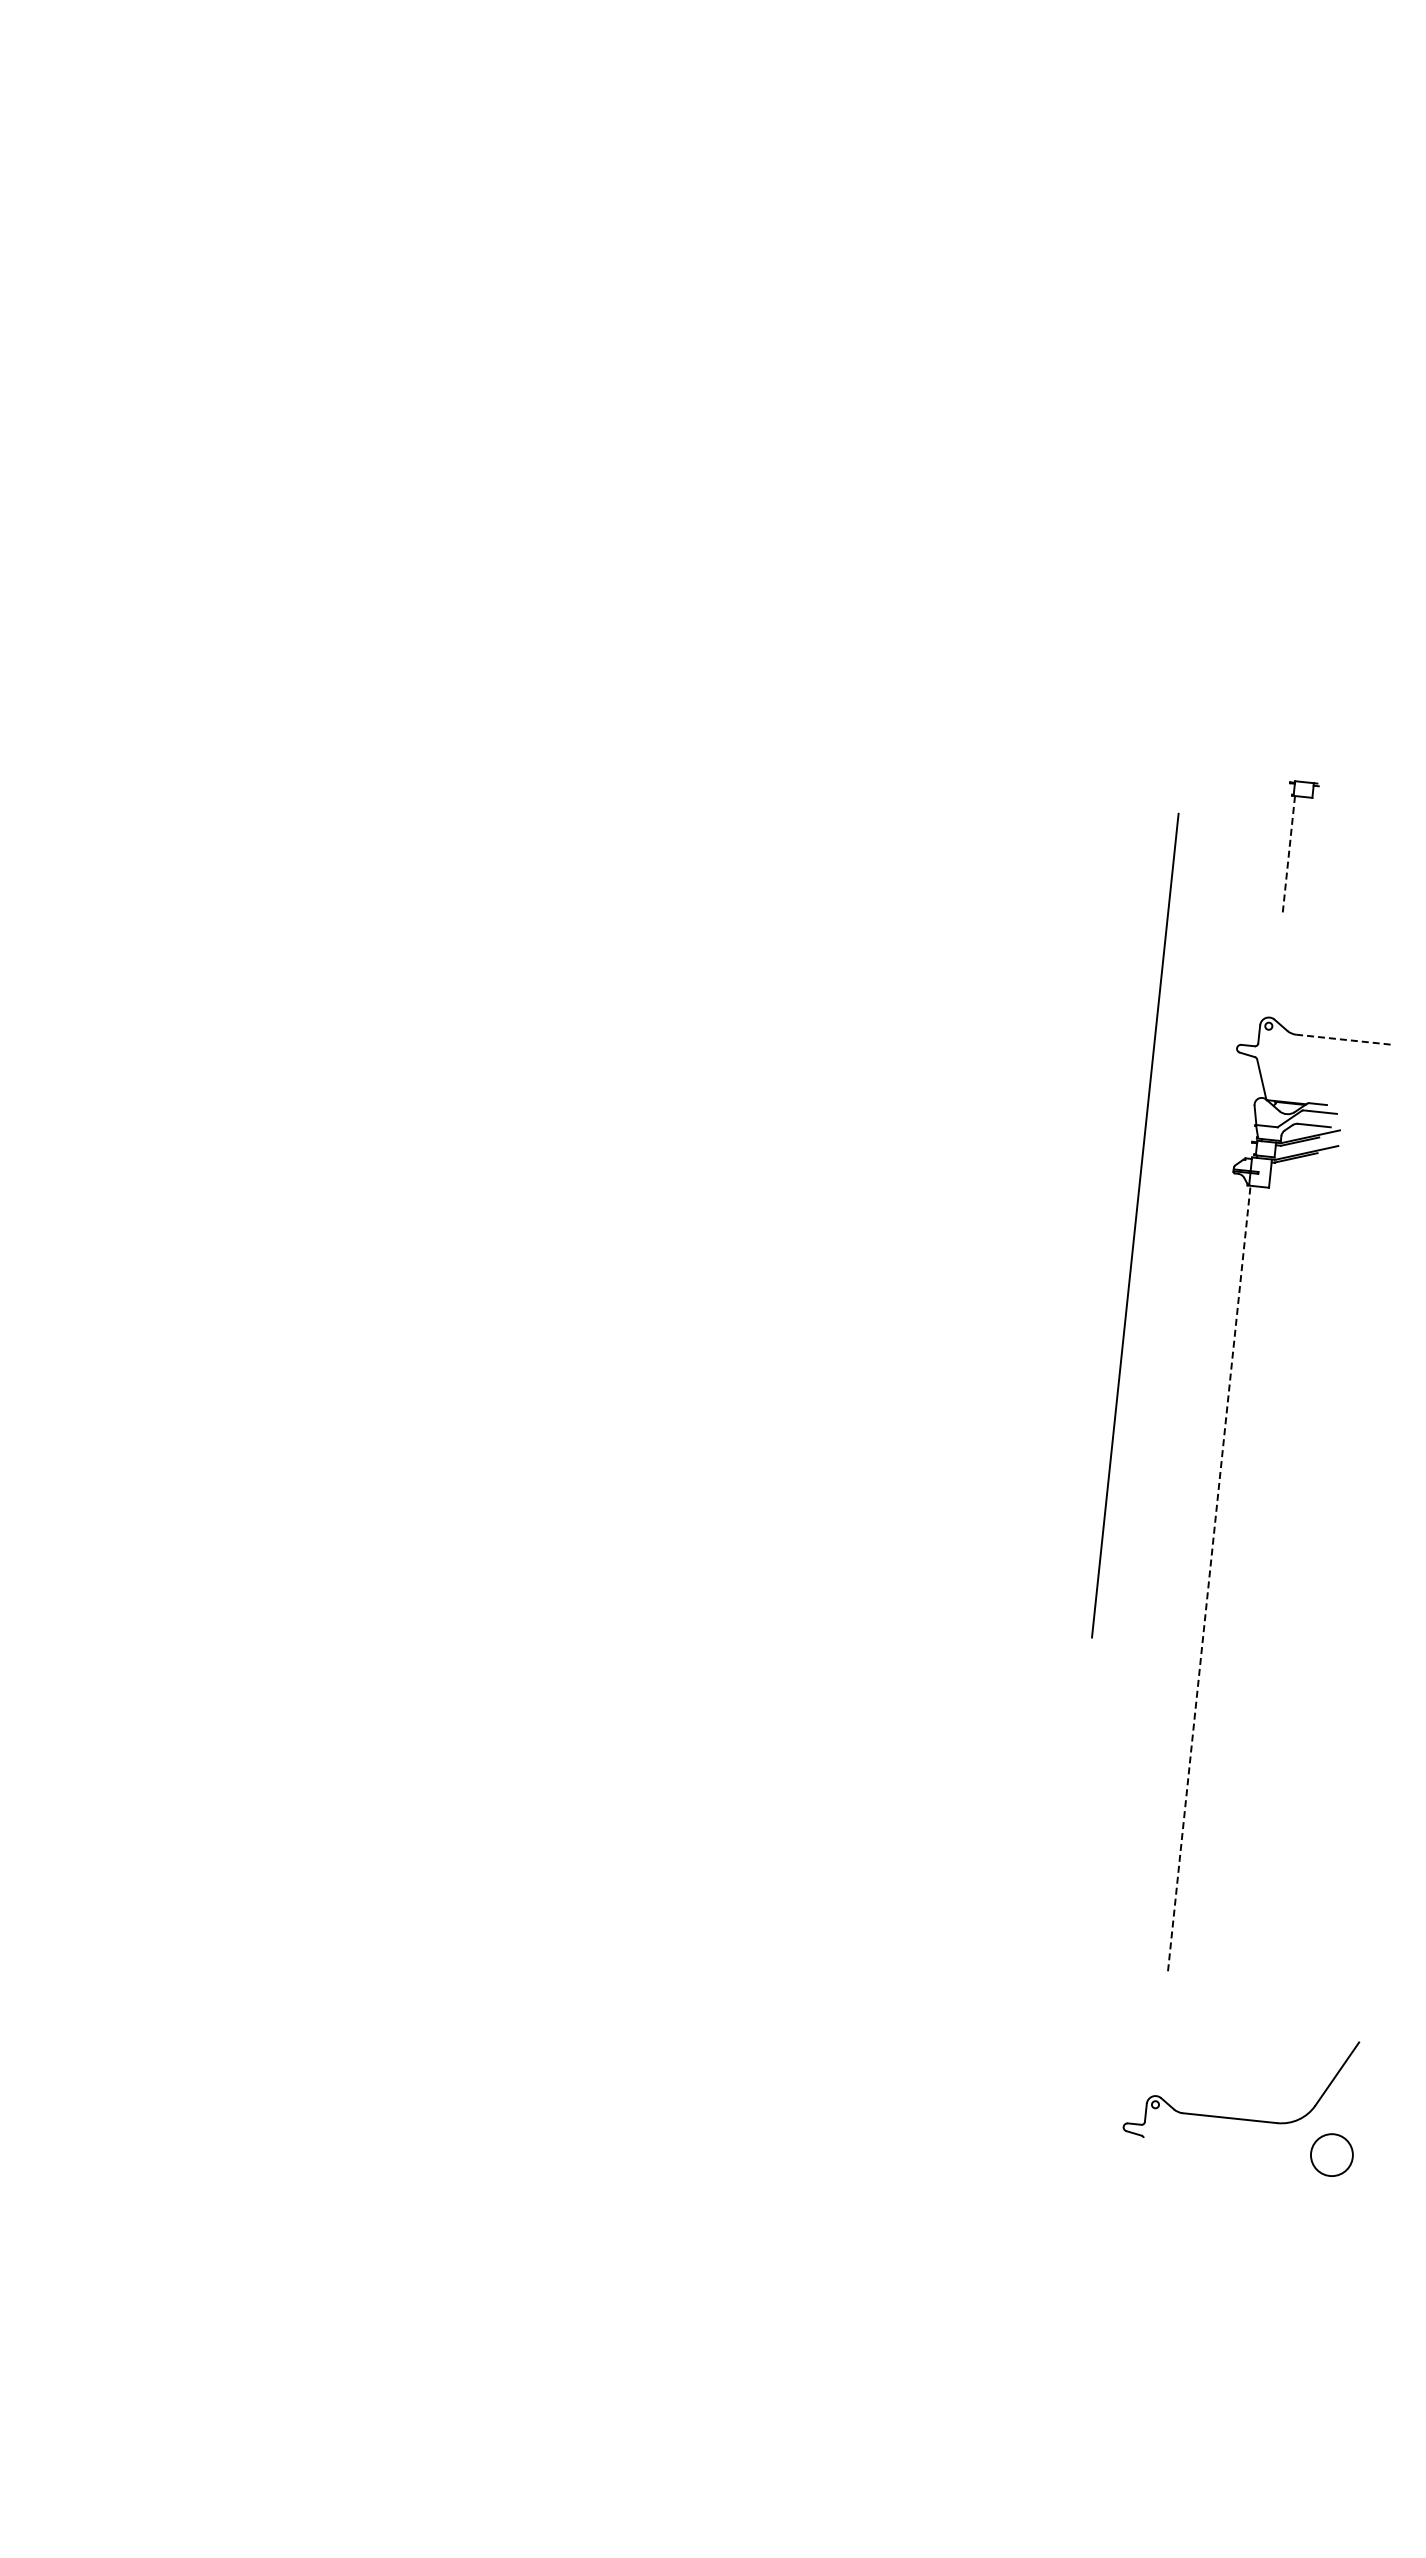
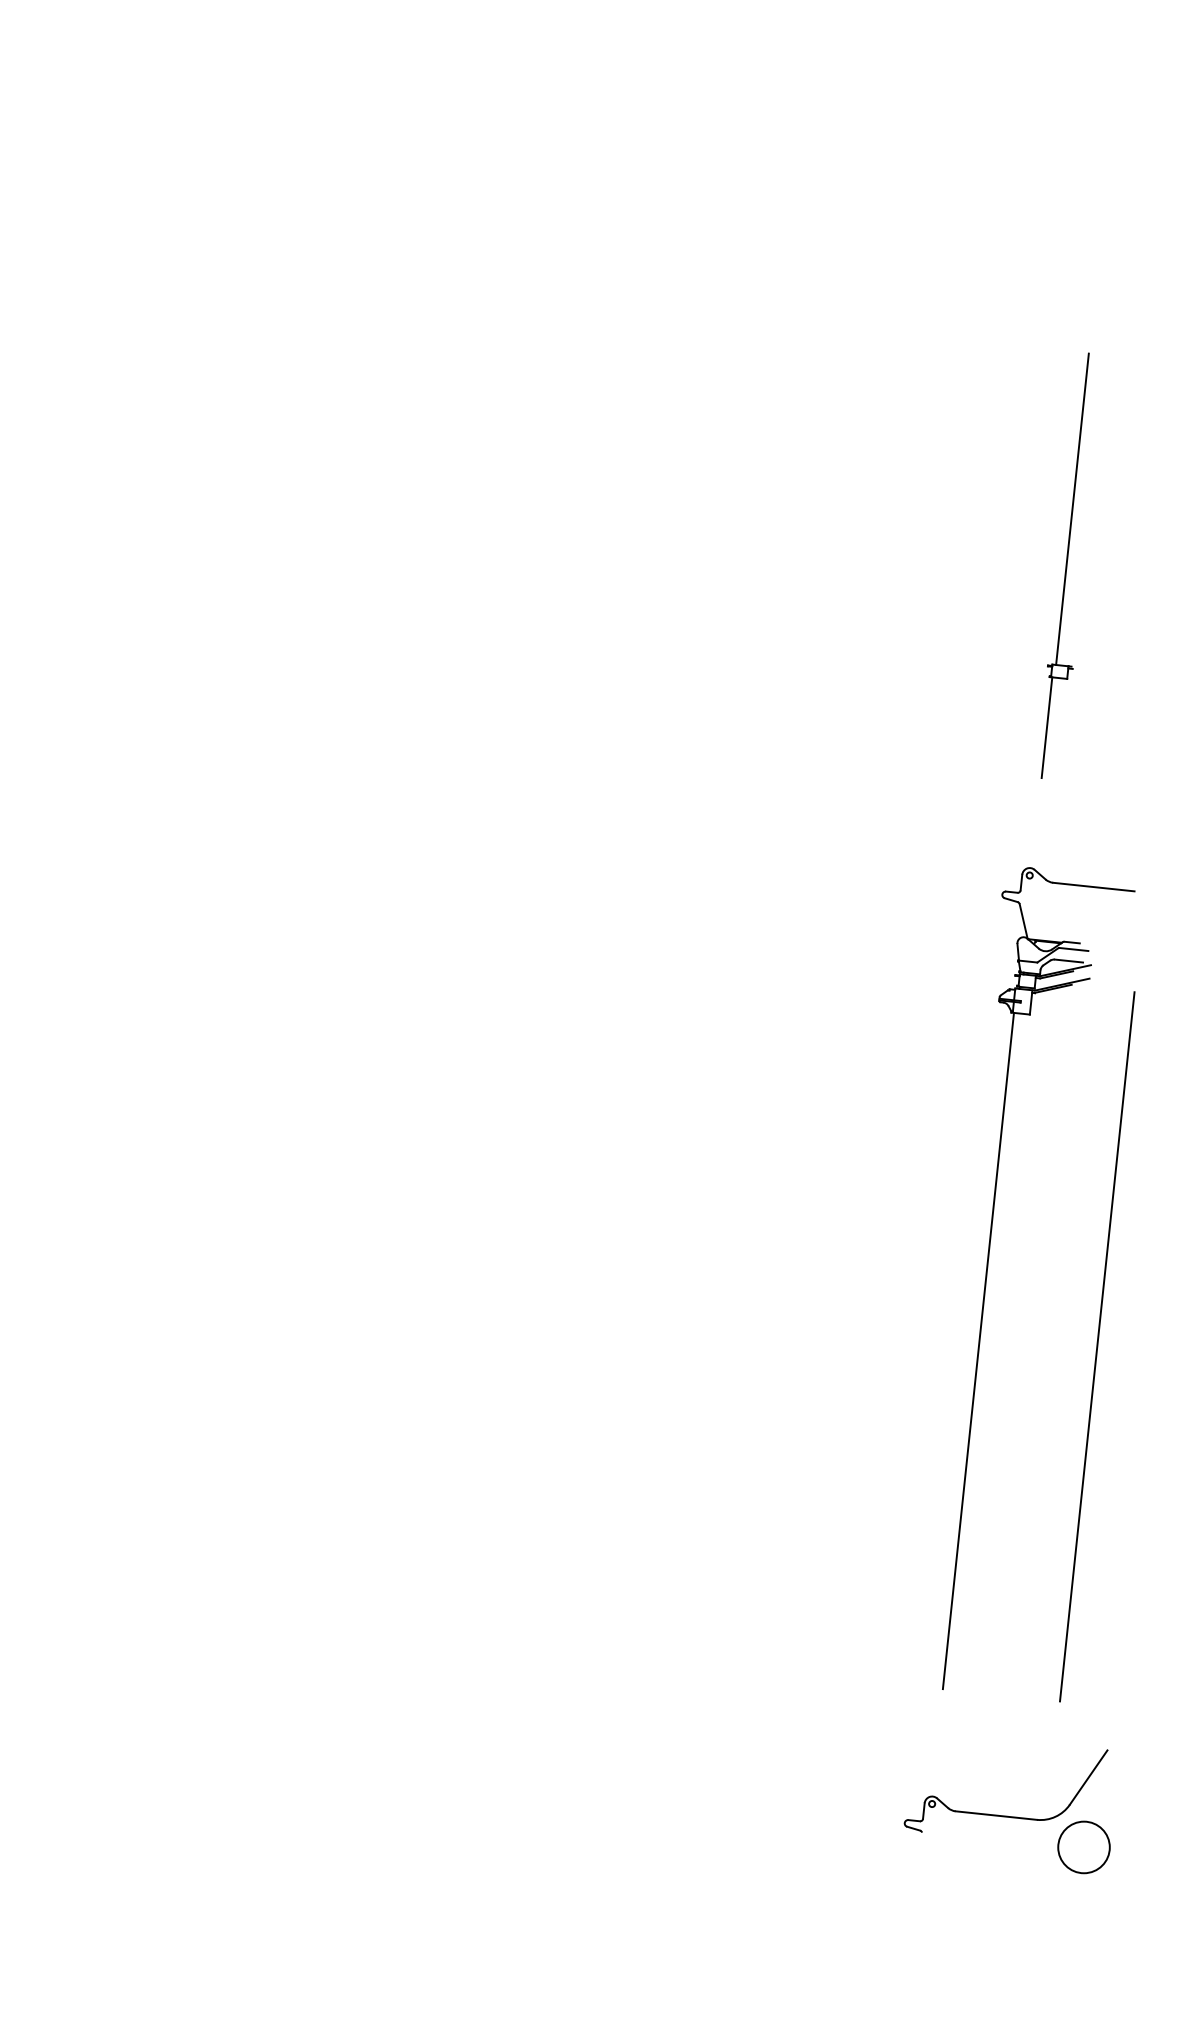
line: (1318, 600) -> (1072, 509), added
line: (1288, 854) -> (1046, 727), dashed -> solid
line: (1343, 1039) -> (1094, 886), dashed -> solid
line: (1135, 1225) -> (1097, 1346), moved
line: (1209, 1578) -> (978, 1350), dashed -> solid
circle: (1331, 2154) -> (1083, 1846), size x1.43

